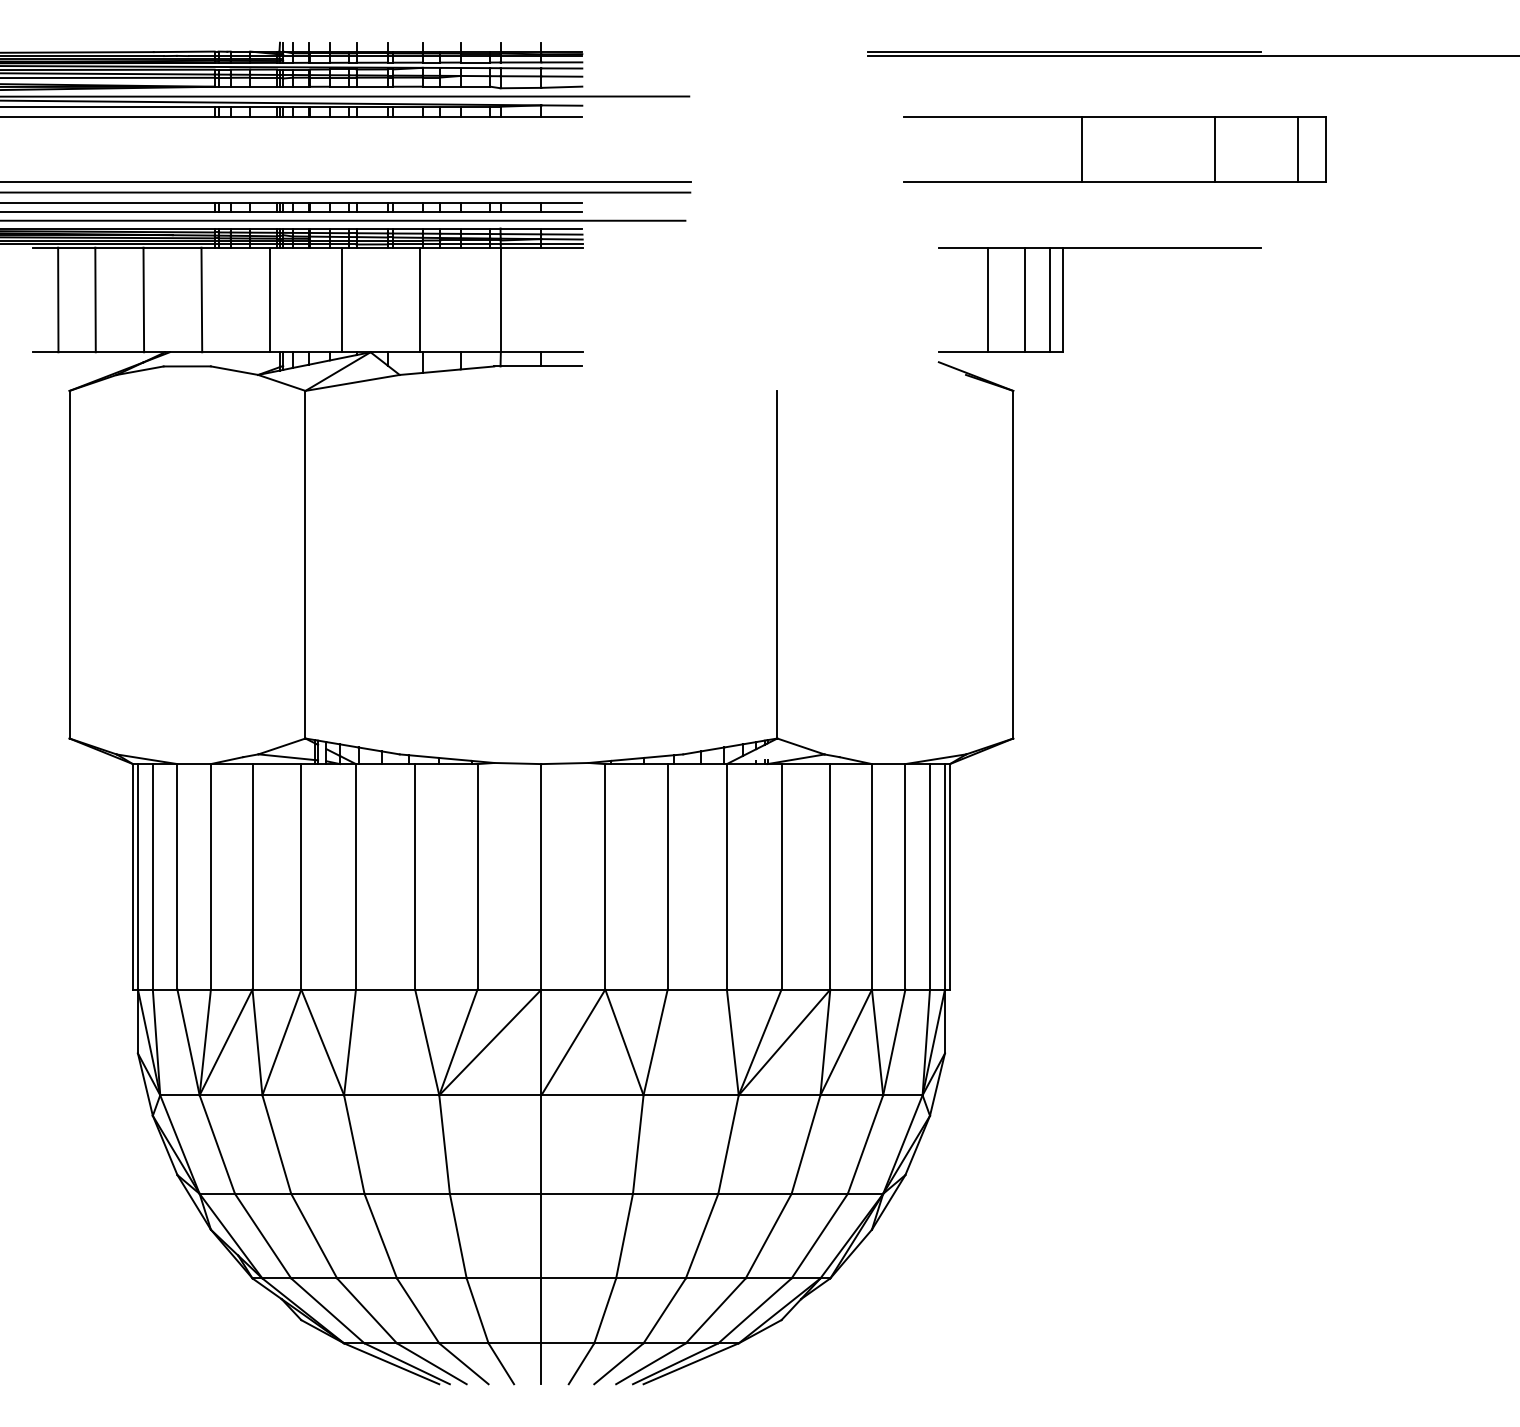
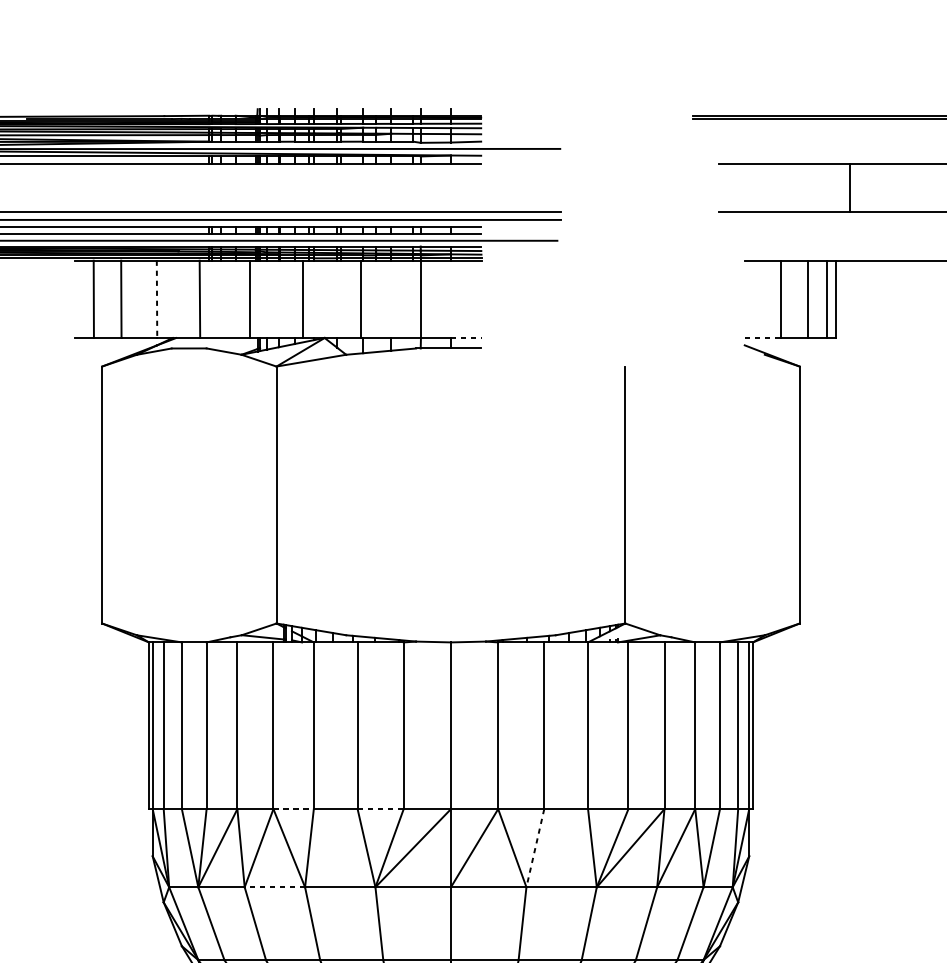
line: (143, 300) -> (156, 299), solid -> dashed
line: (562, 352) -> (466, 338), solid -> dashed
line: (963, 352) -> (762, 338), solid -> dashed
line: (329, 989) -> (294, 809), solid -> dashed
line: (446, 989) -> (380, 809), solid -> dashed
line: (655, 1042) -> (535, 848), solid -> dashed
line: (303, 1095) -> (275, 887), solid -> dashed

